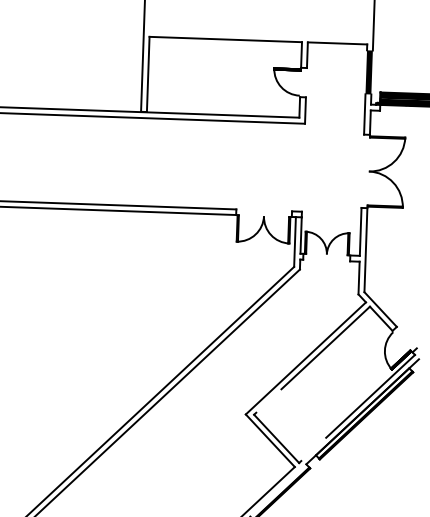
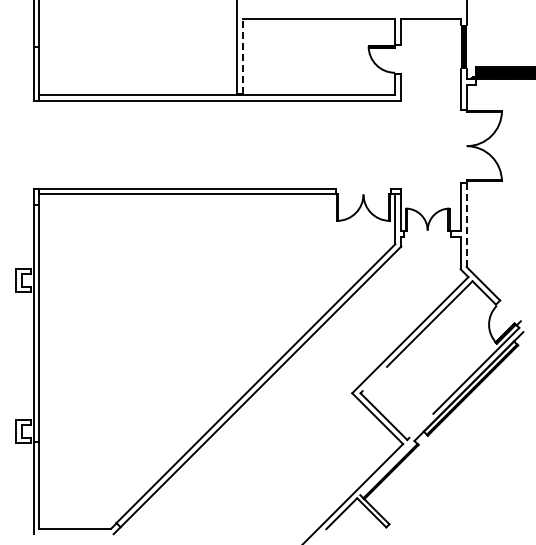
line: (147, 74) -> (242, 56), solid -> dashed
line: (365, 249) -> (466, 224), solid -> dashed

